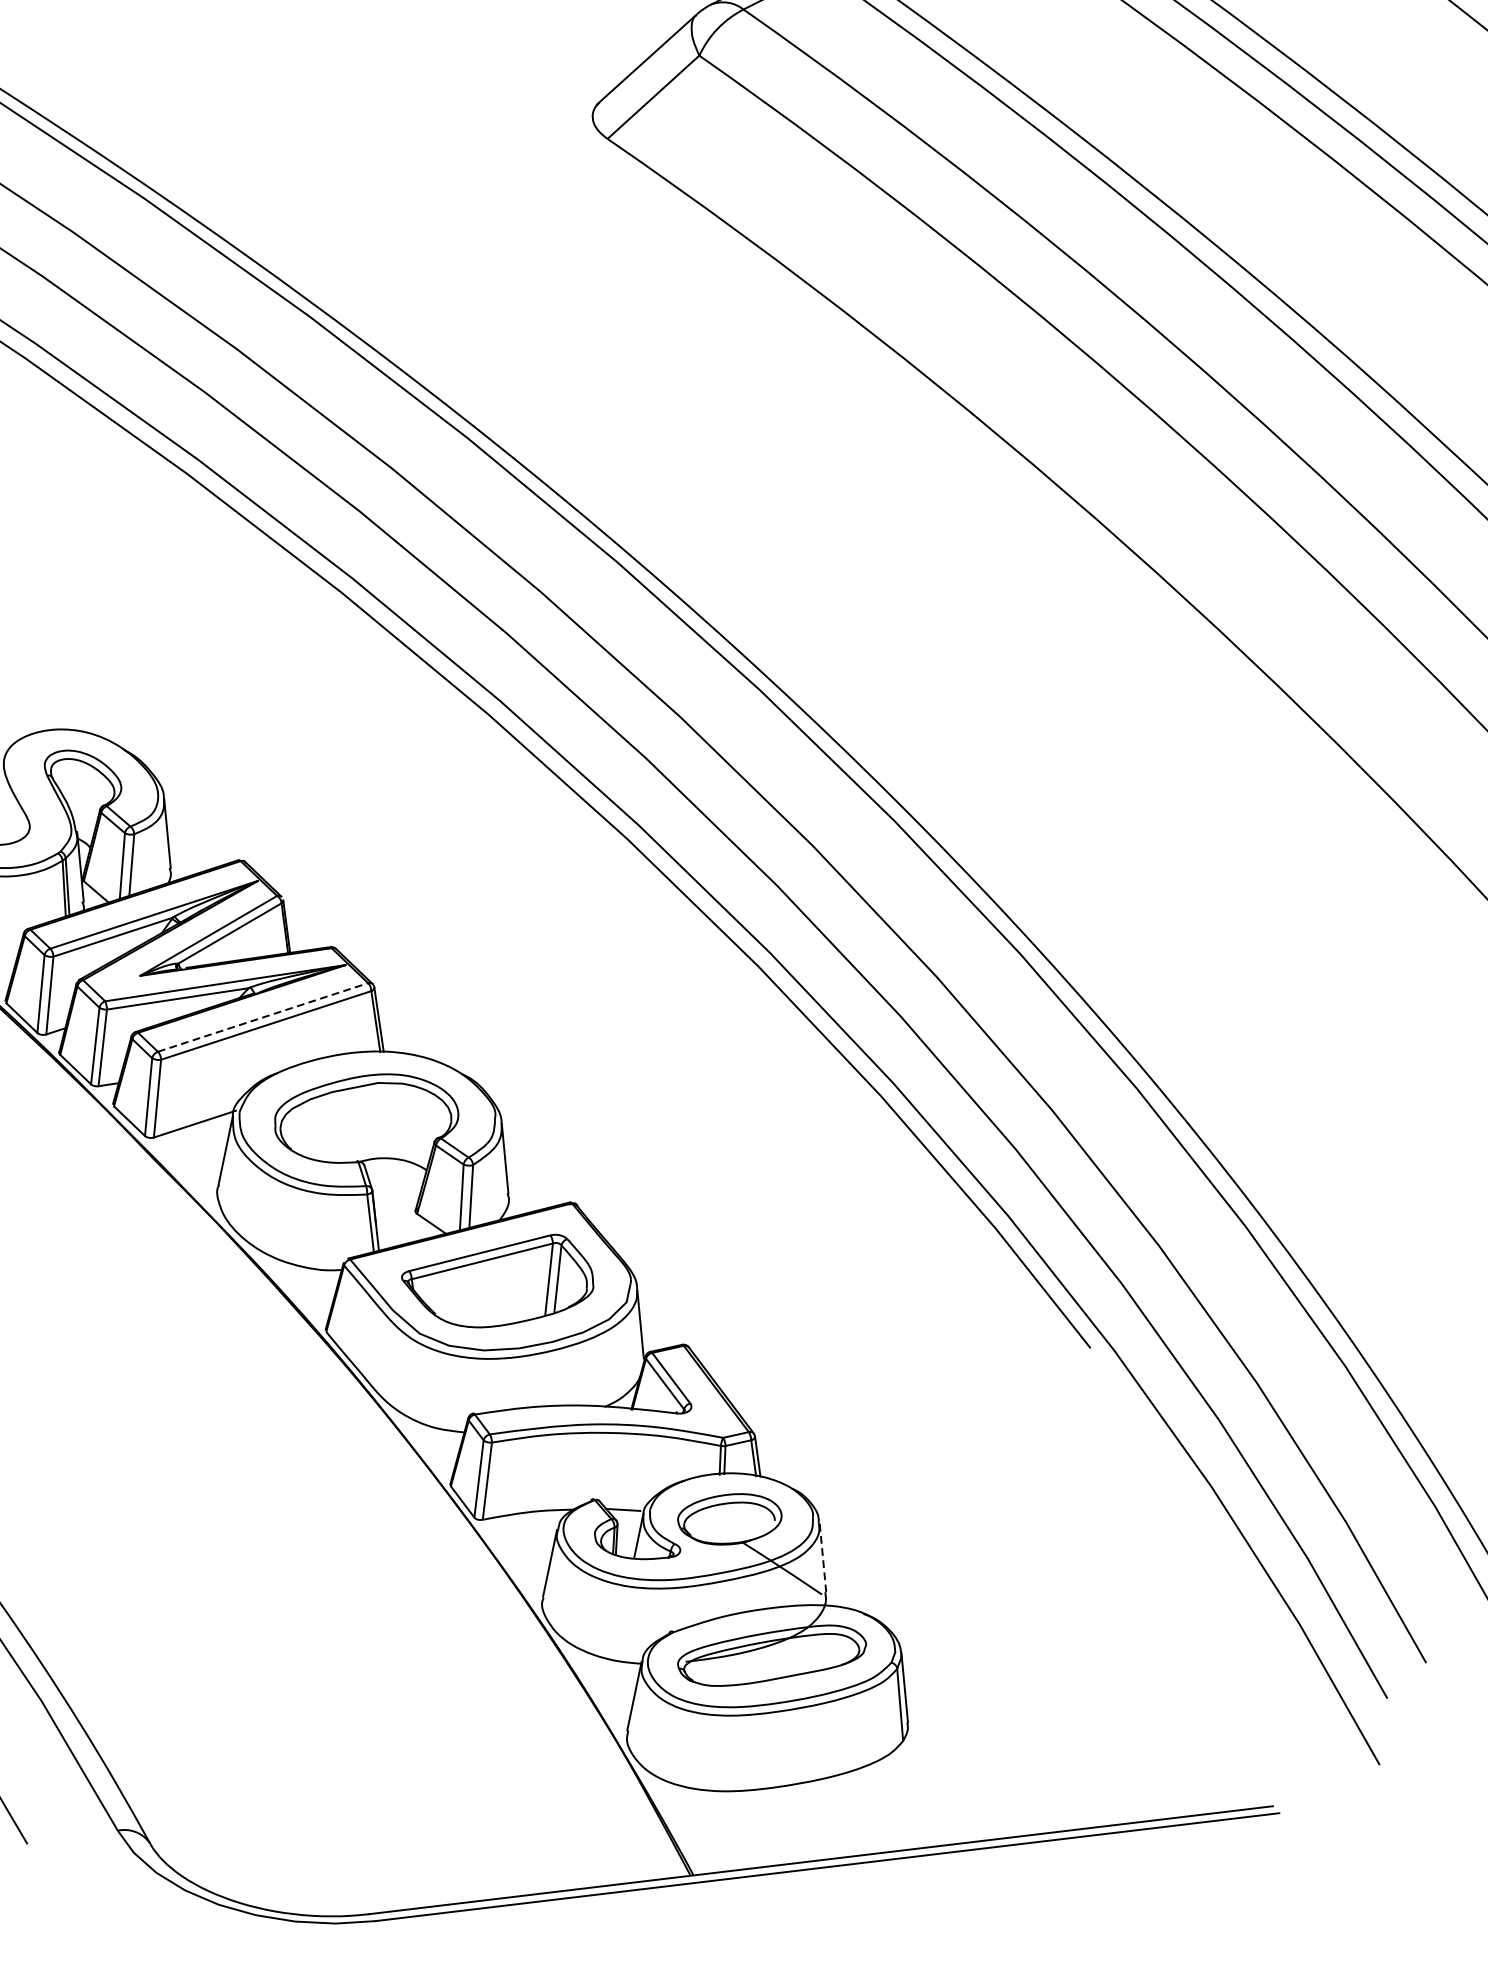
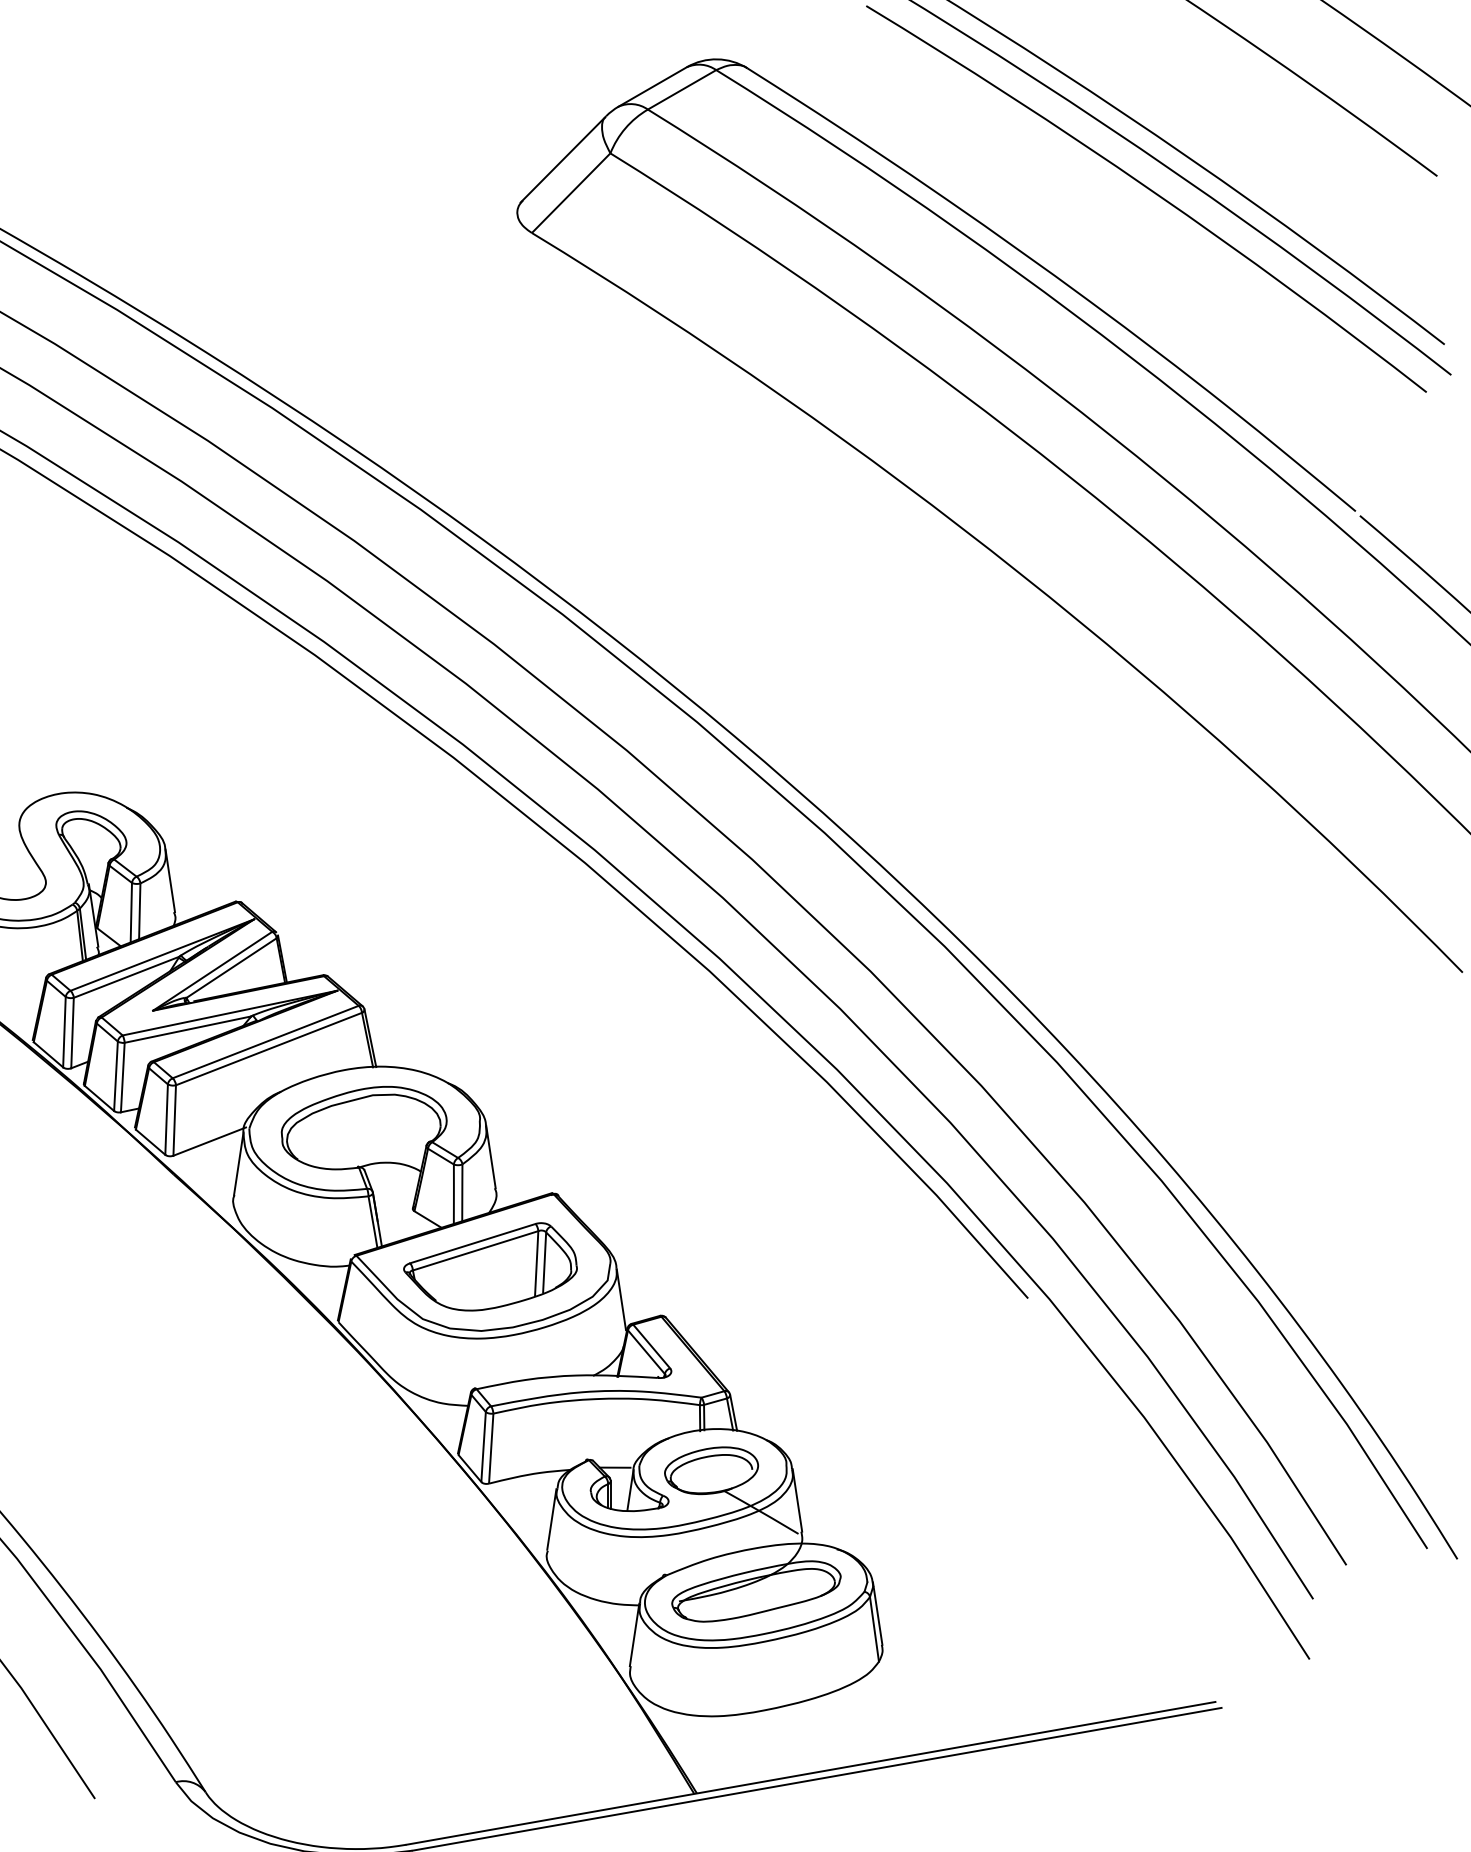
line: (262, 1017) -> (265, 1042), dashed -> solid
line: (822, 1557) -> (797, 1500), dashed -> solid

